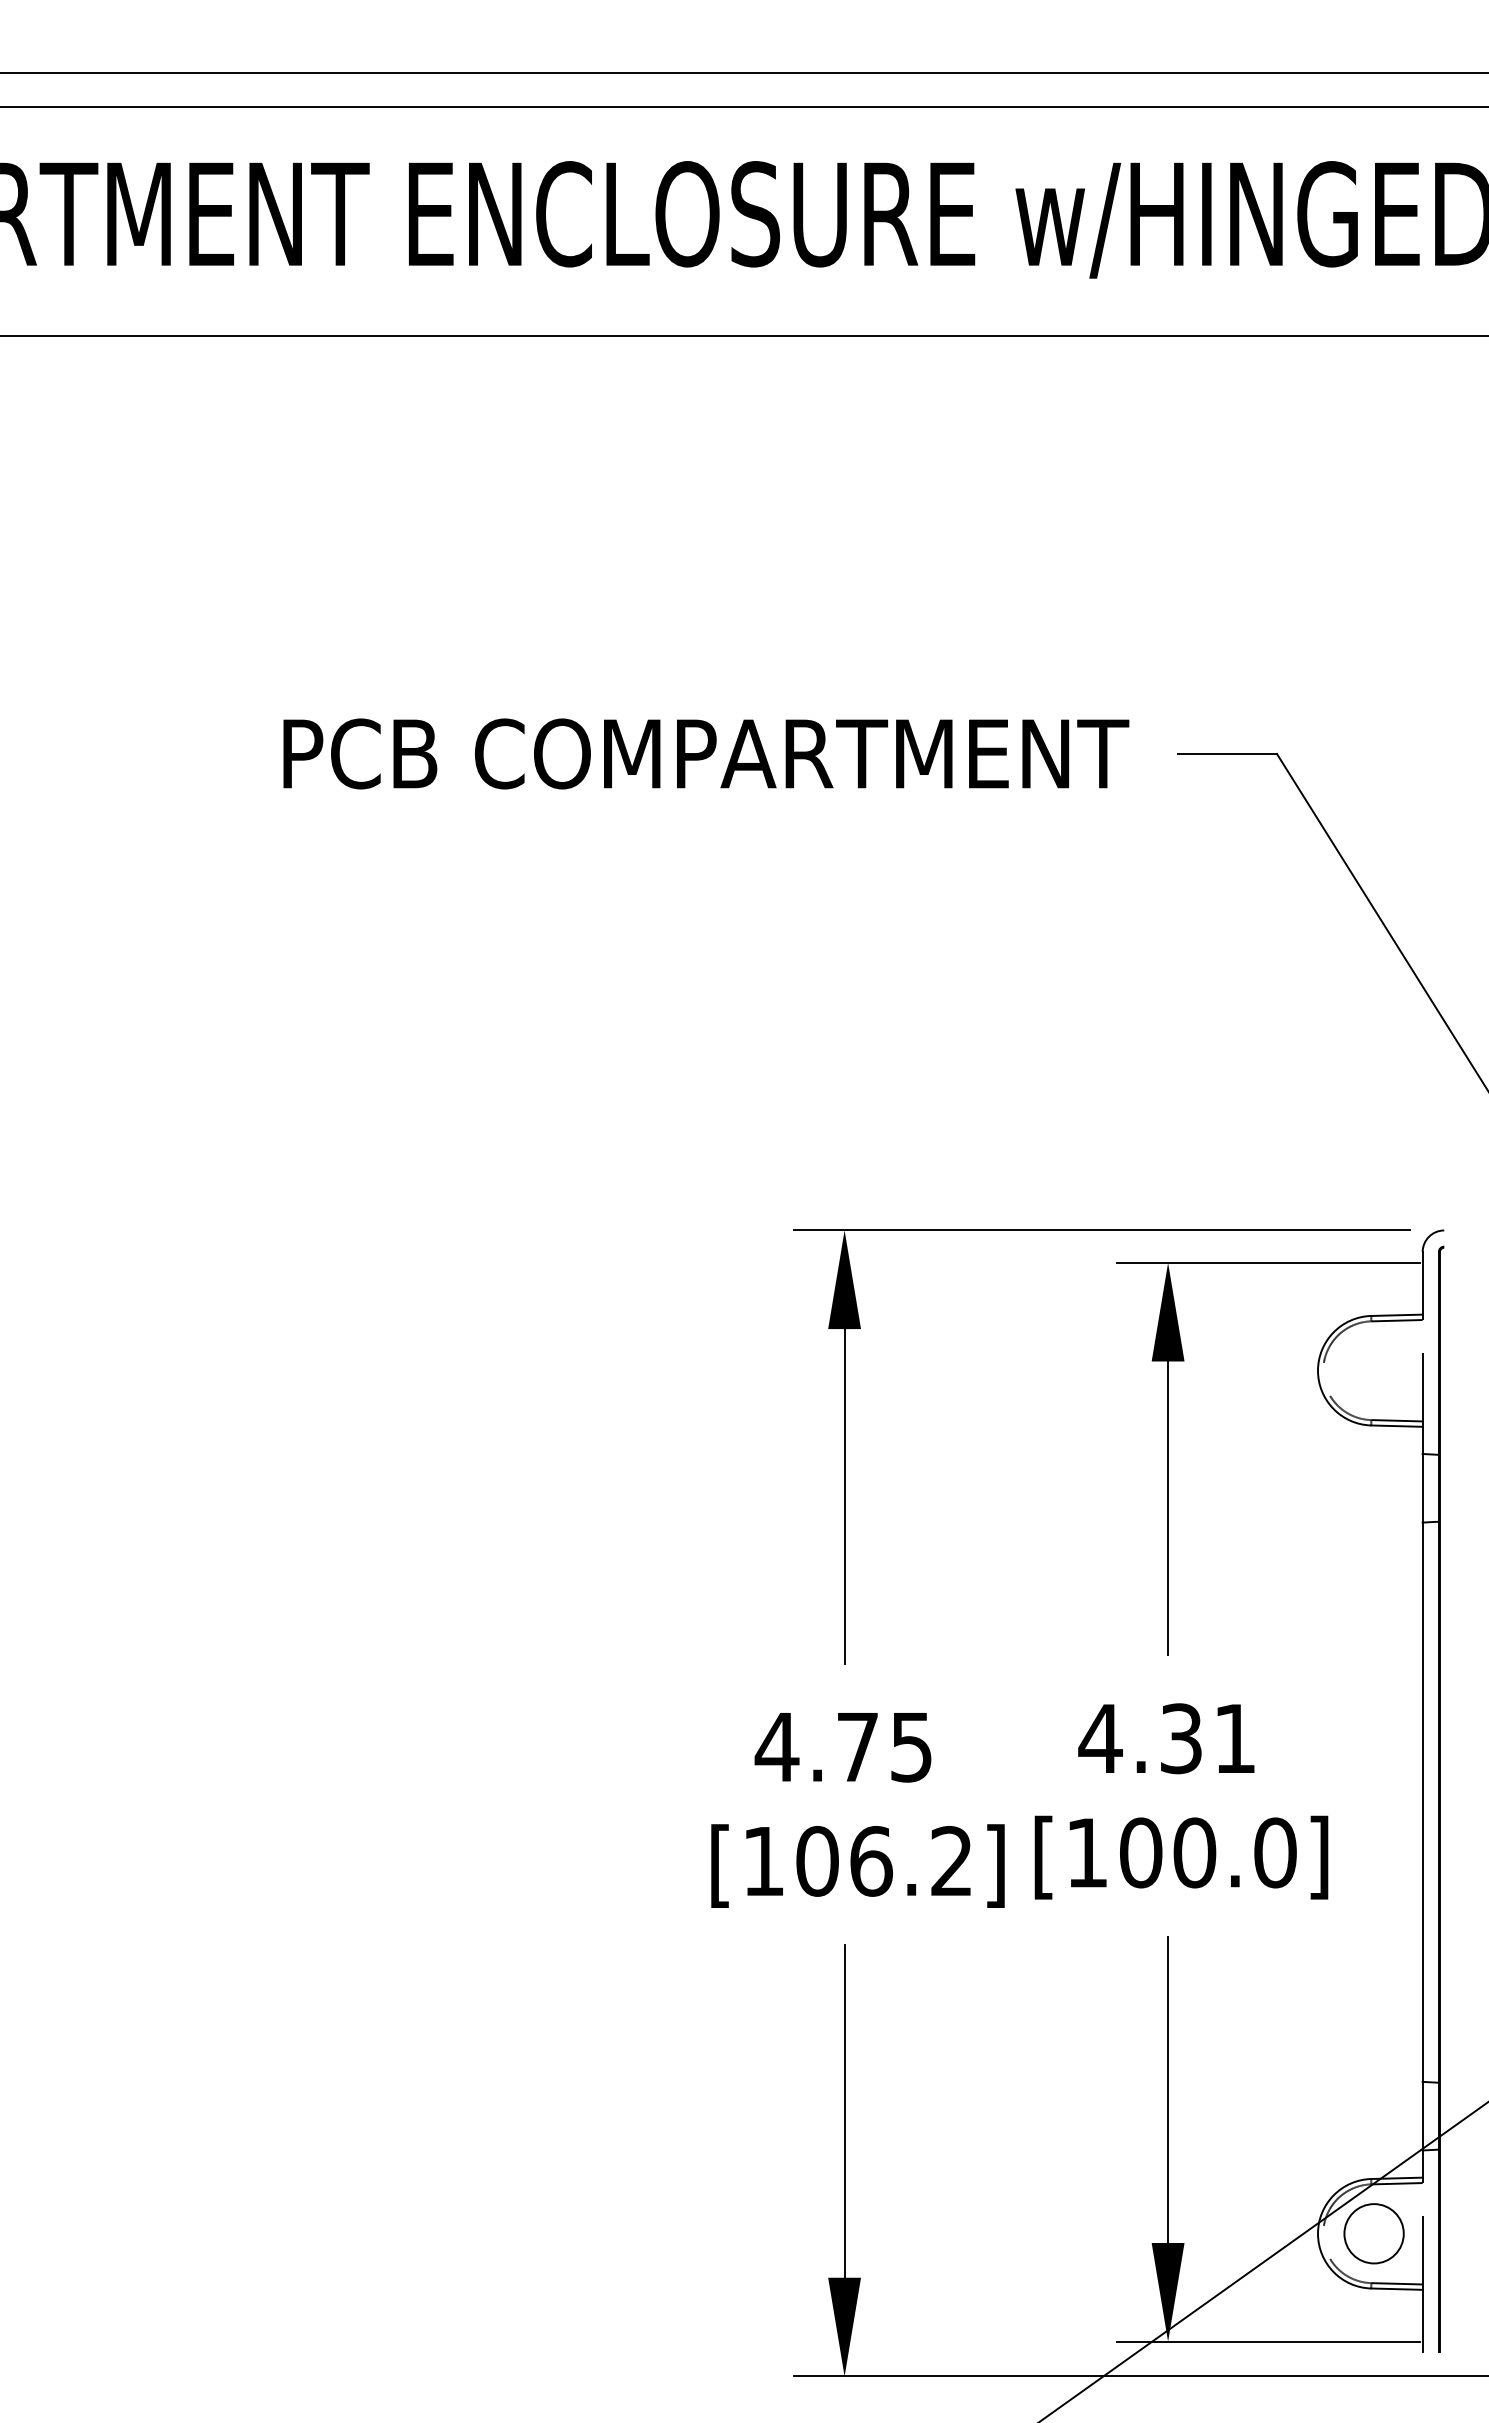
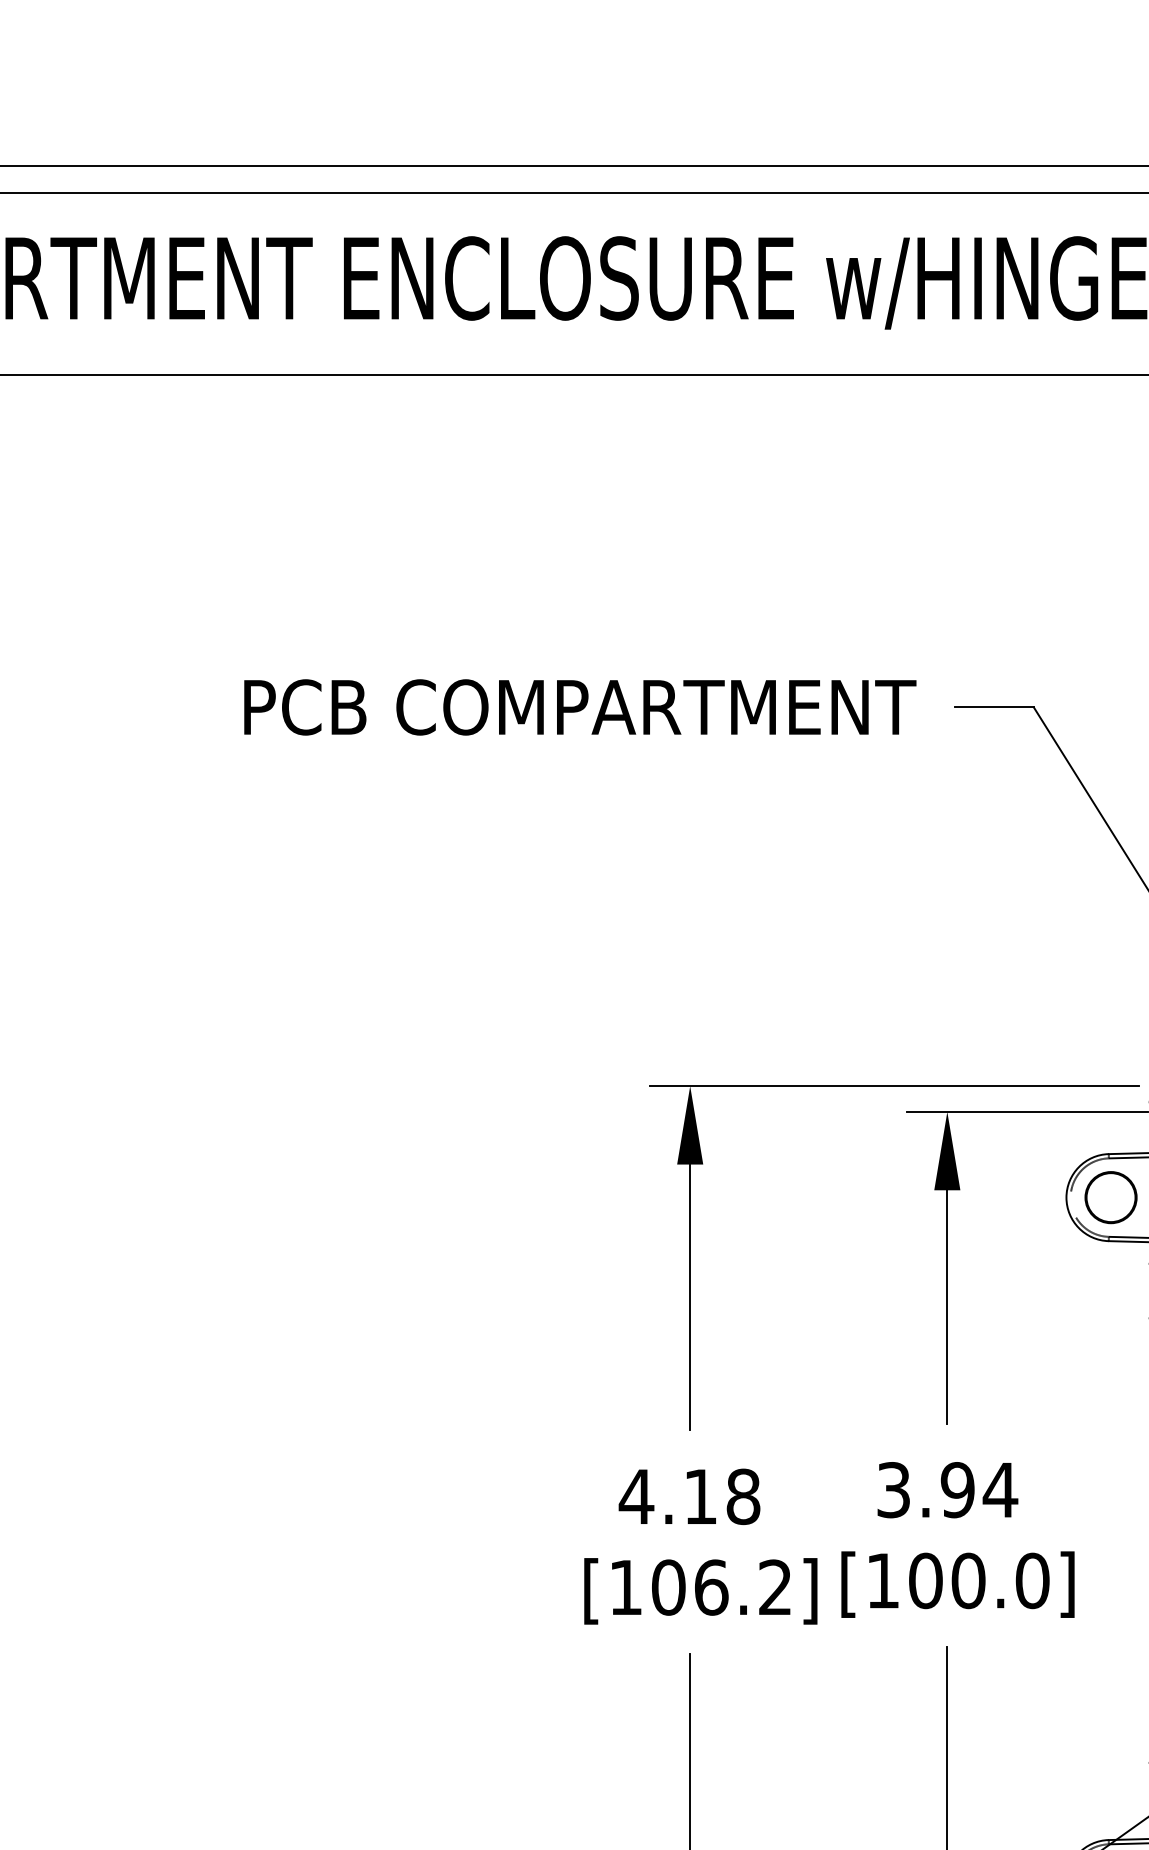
part: (1374, 1370) -> (1111, 1197), added
text: (1167, 1738) -> (946, 1489), 4.31 -> 3.94
text: (885, 1746) -> (722, 1496), 4.75 -> 4.18

